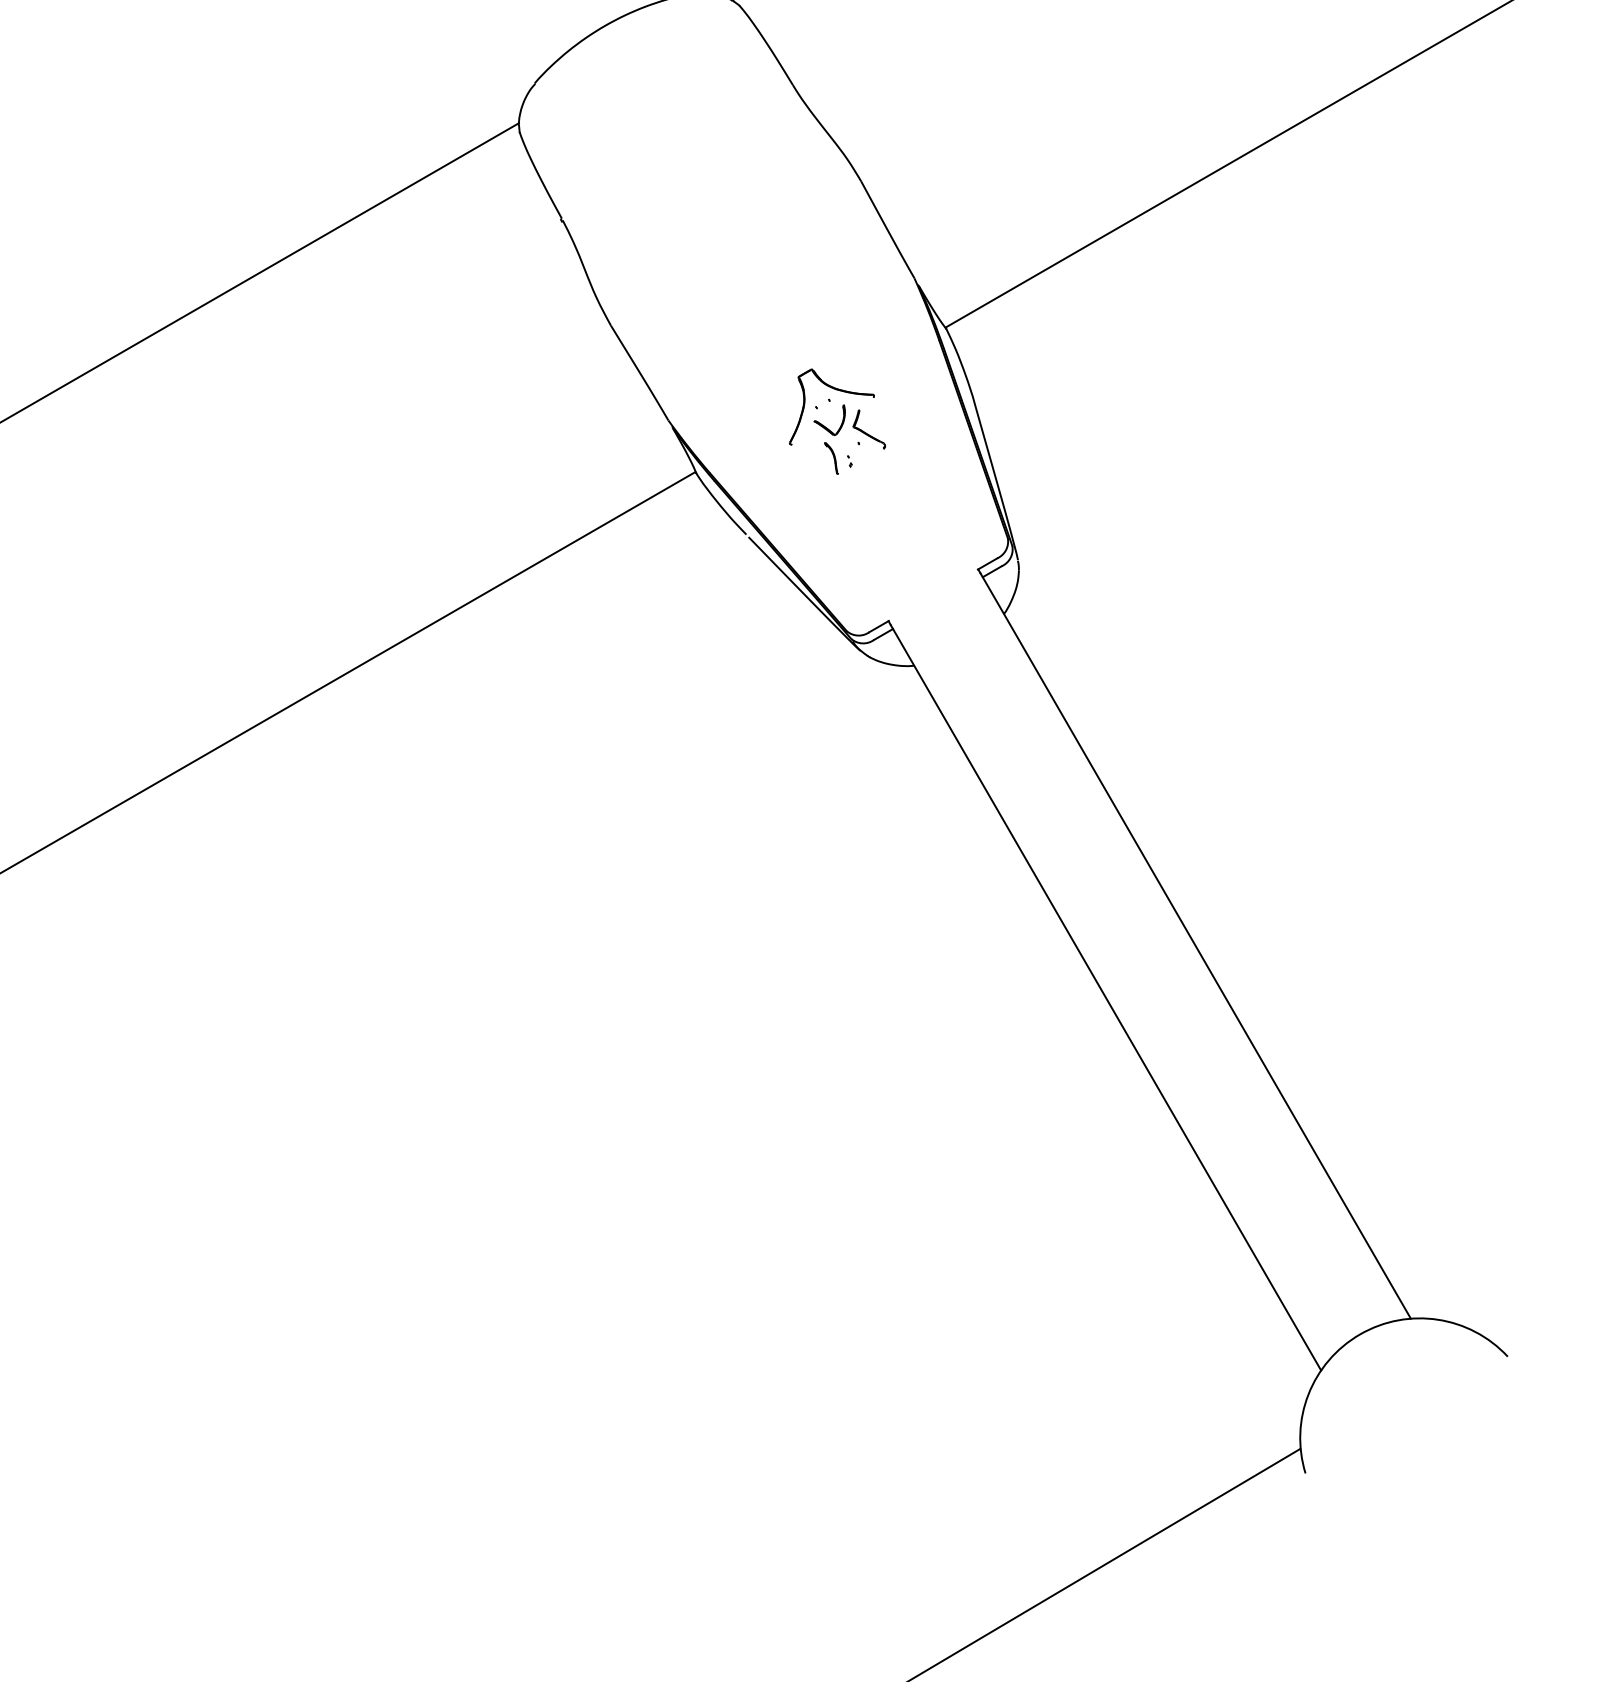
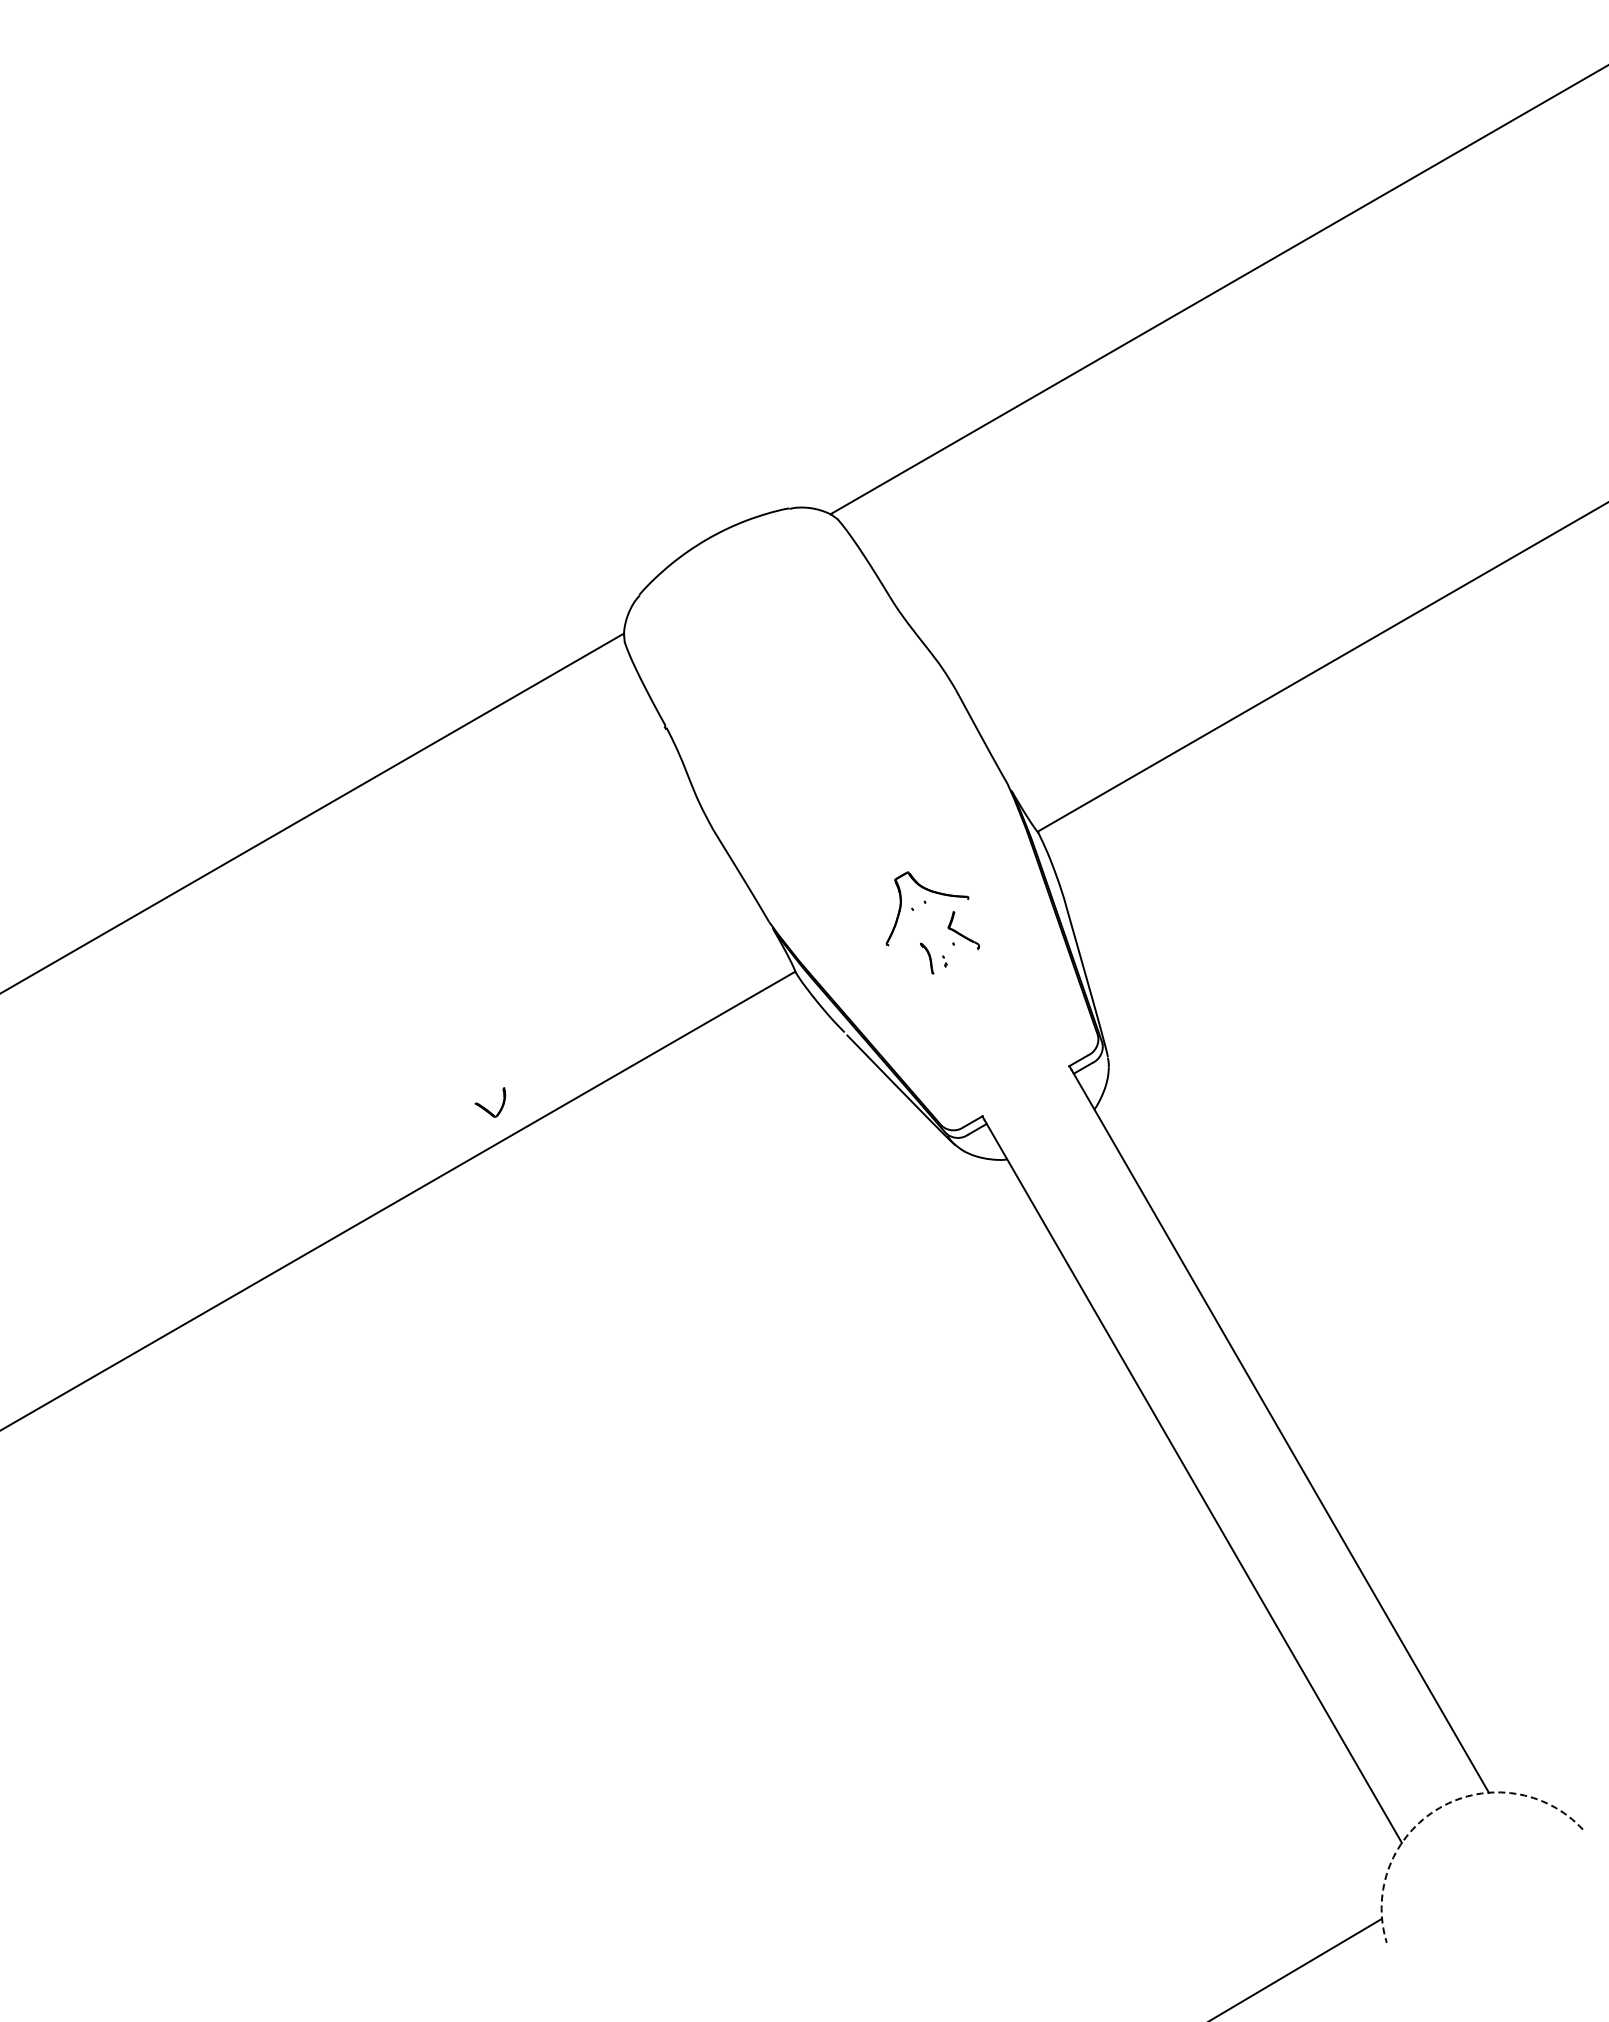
part: (824, 425) -> (485, 1107), moved
arc: (1359, 1333) -> (1439, 1807), solid -> dashed

